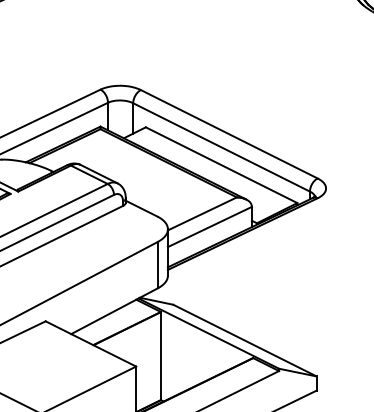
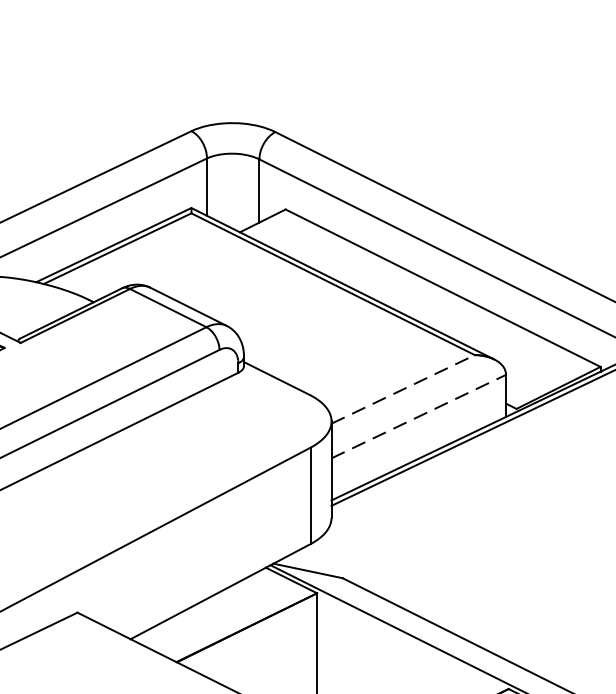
line: (202, 213) -> (403, 388), solid -> dashed
line: (209, 226) -> (417, 415), solid -> dashed

